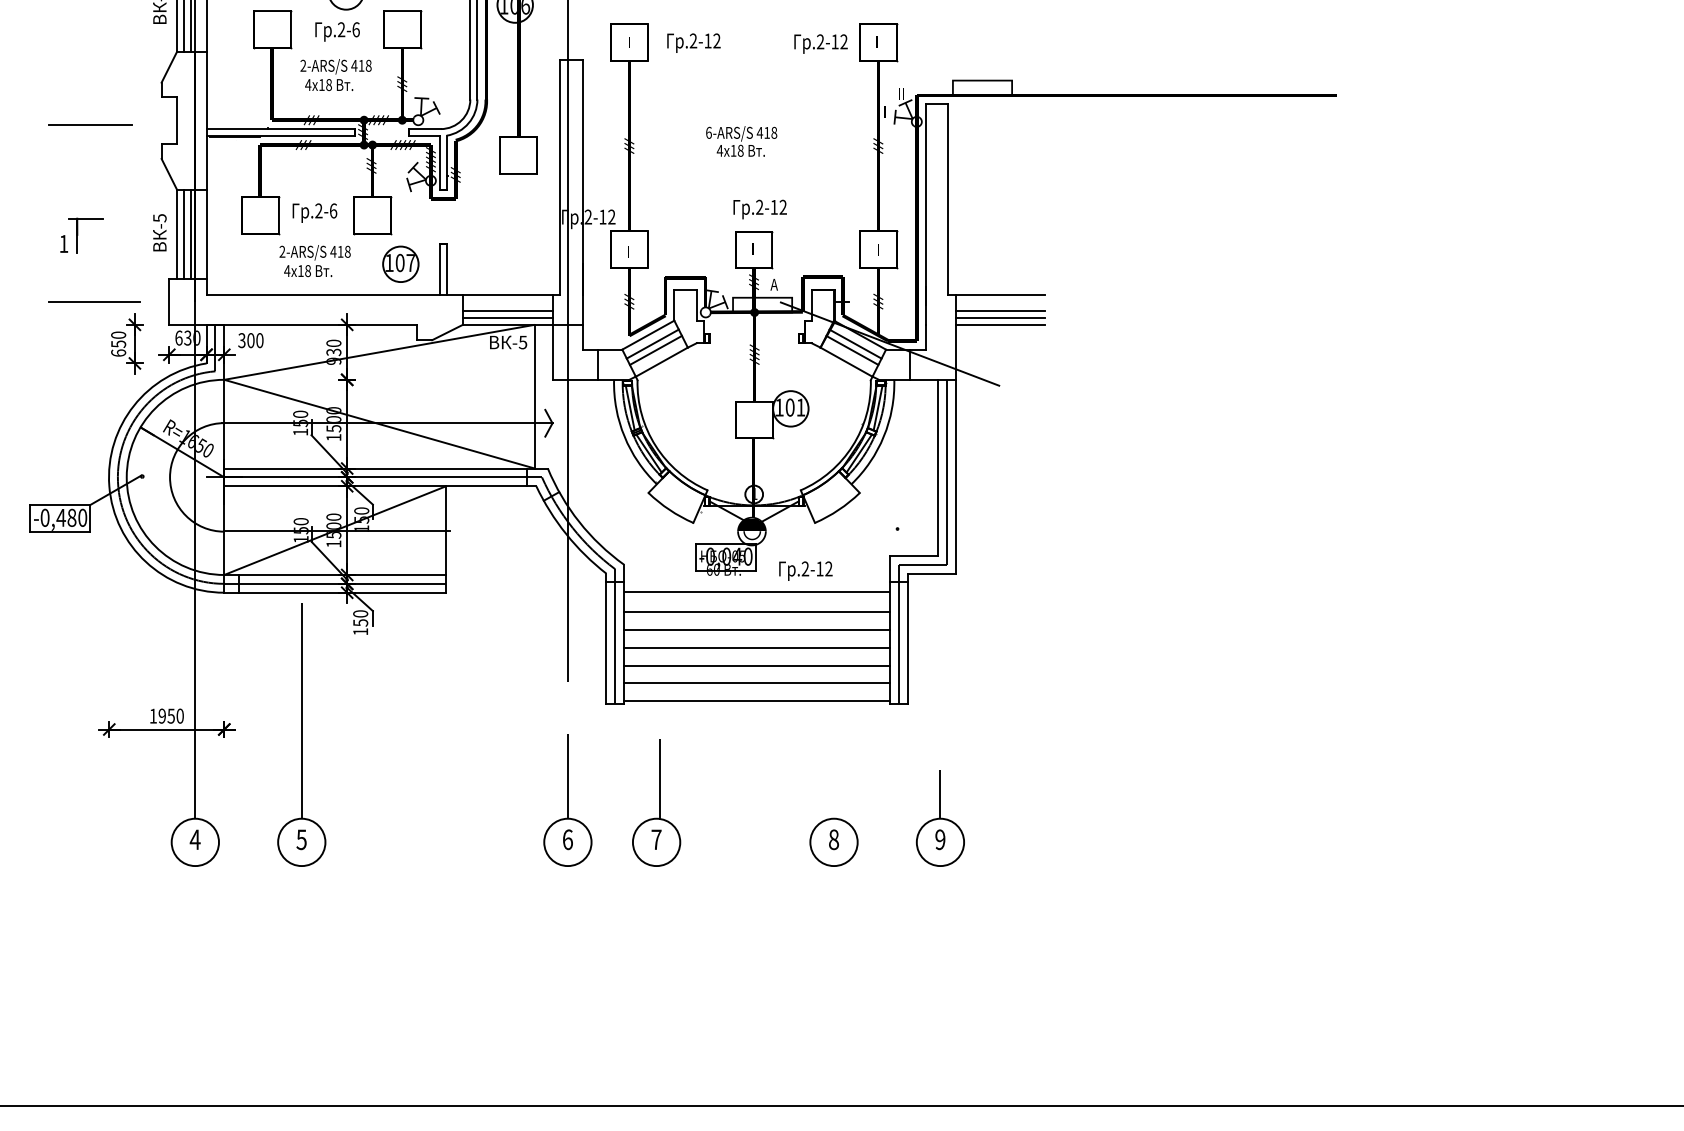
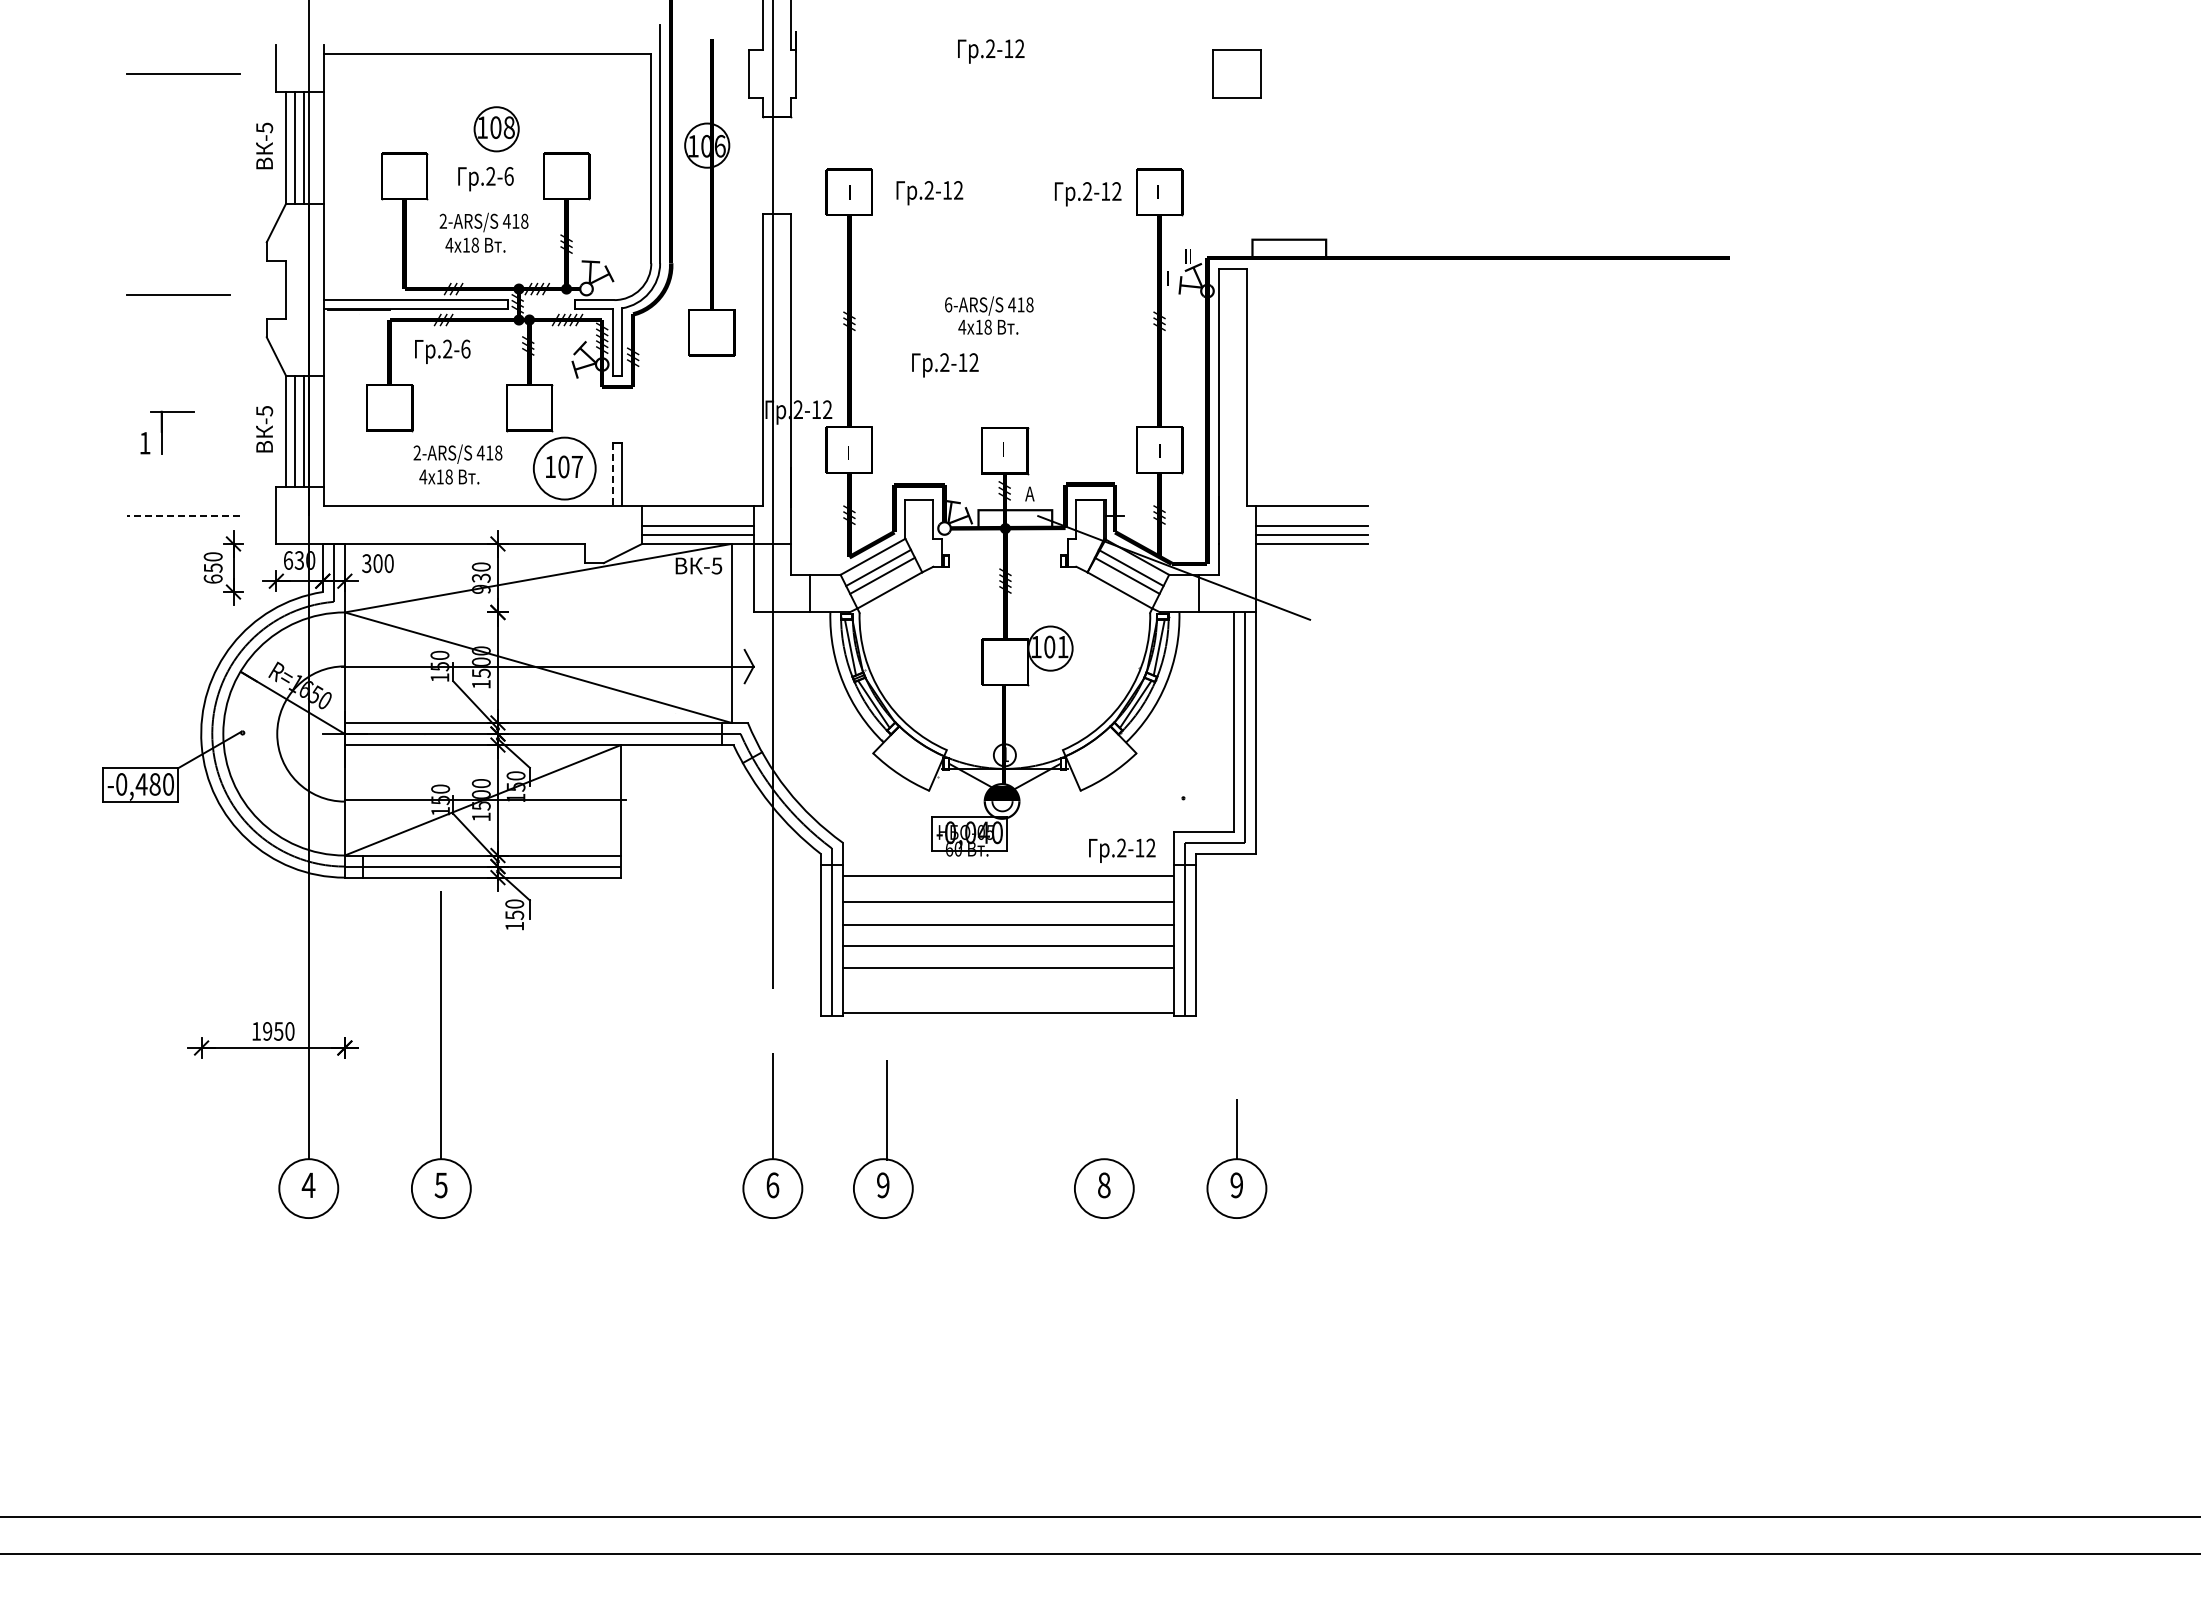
text: (760, 209) -> (945, 365), moved
text: (314, 212) -> (442, 351), moved
circle: (400, 264) -> (564, 468), size x1.4
line: (439, 269) -> (613, 474), solid -> dashed
line: (93, 301) -> (182, 515), solid -> dashed
text: (806, 570) -> (1122, 850), moved
line: (757, 683) -> (1008, 990), removed
text: (656, 839) -> (883, 1185), 7 -> 9

